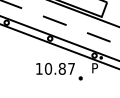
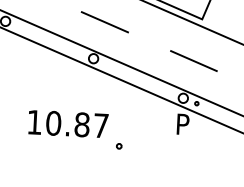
part: (59, 71) -> (76, 129), moved

